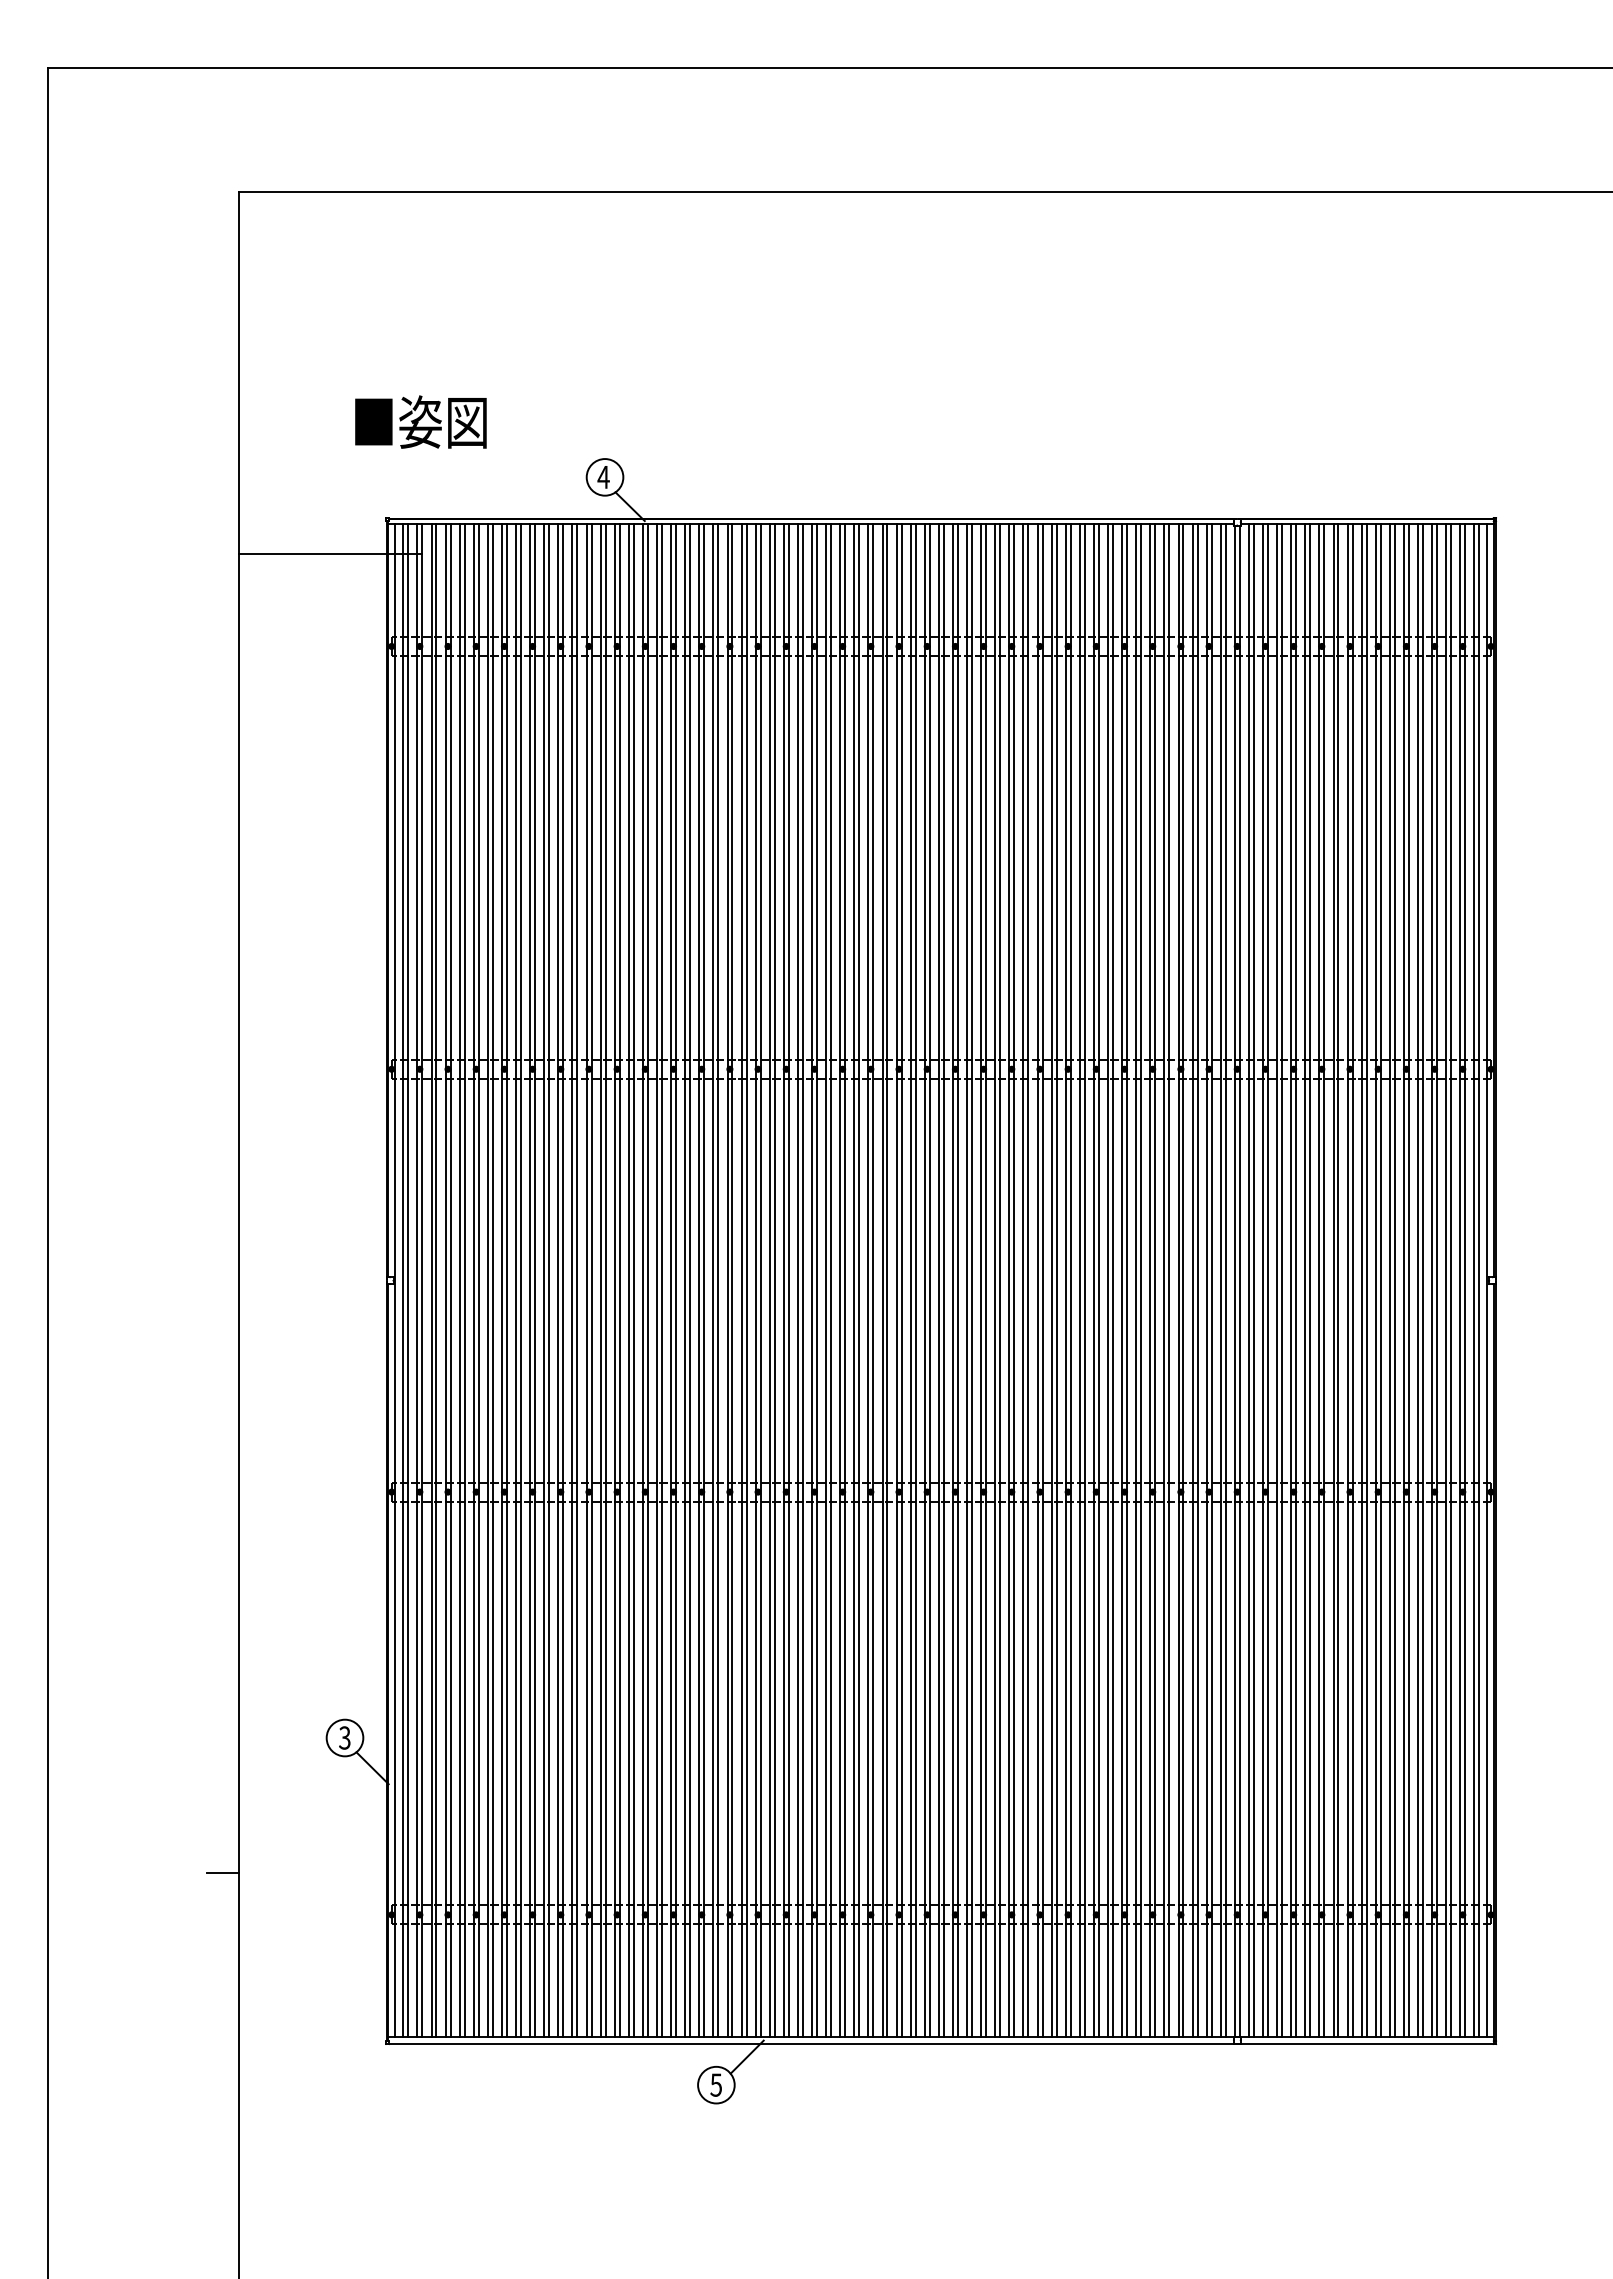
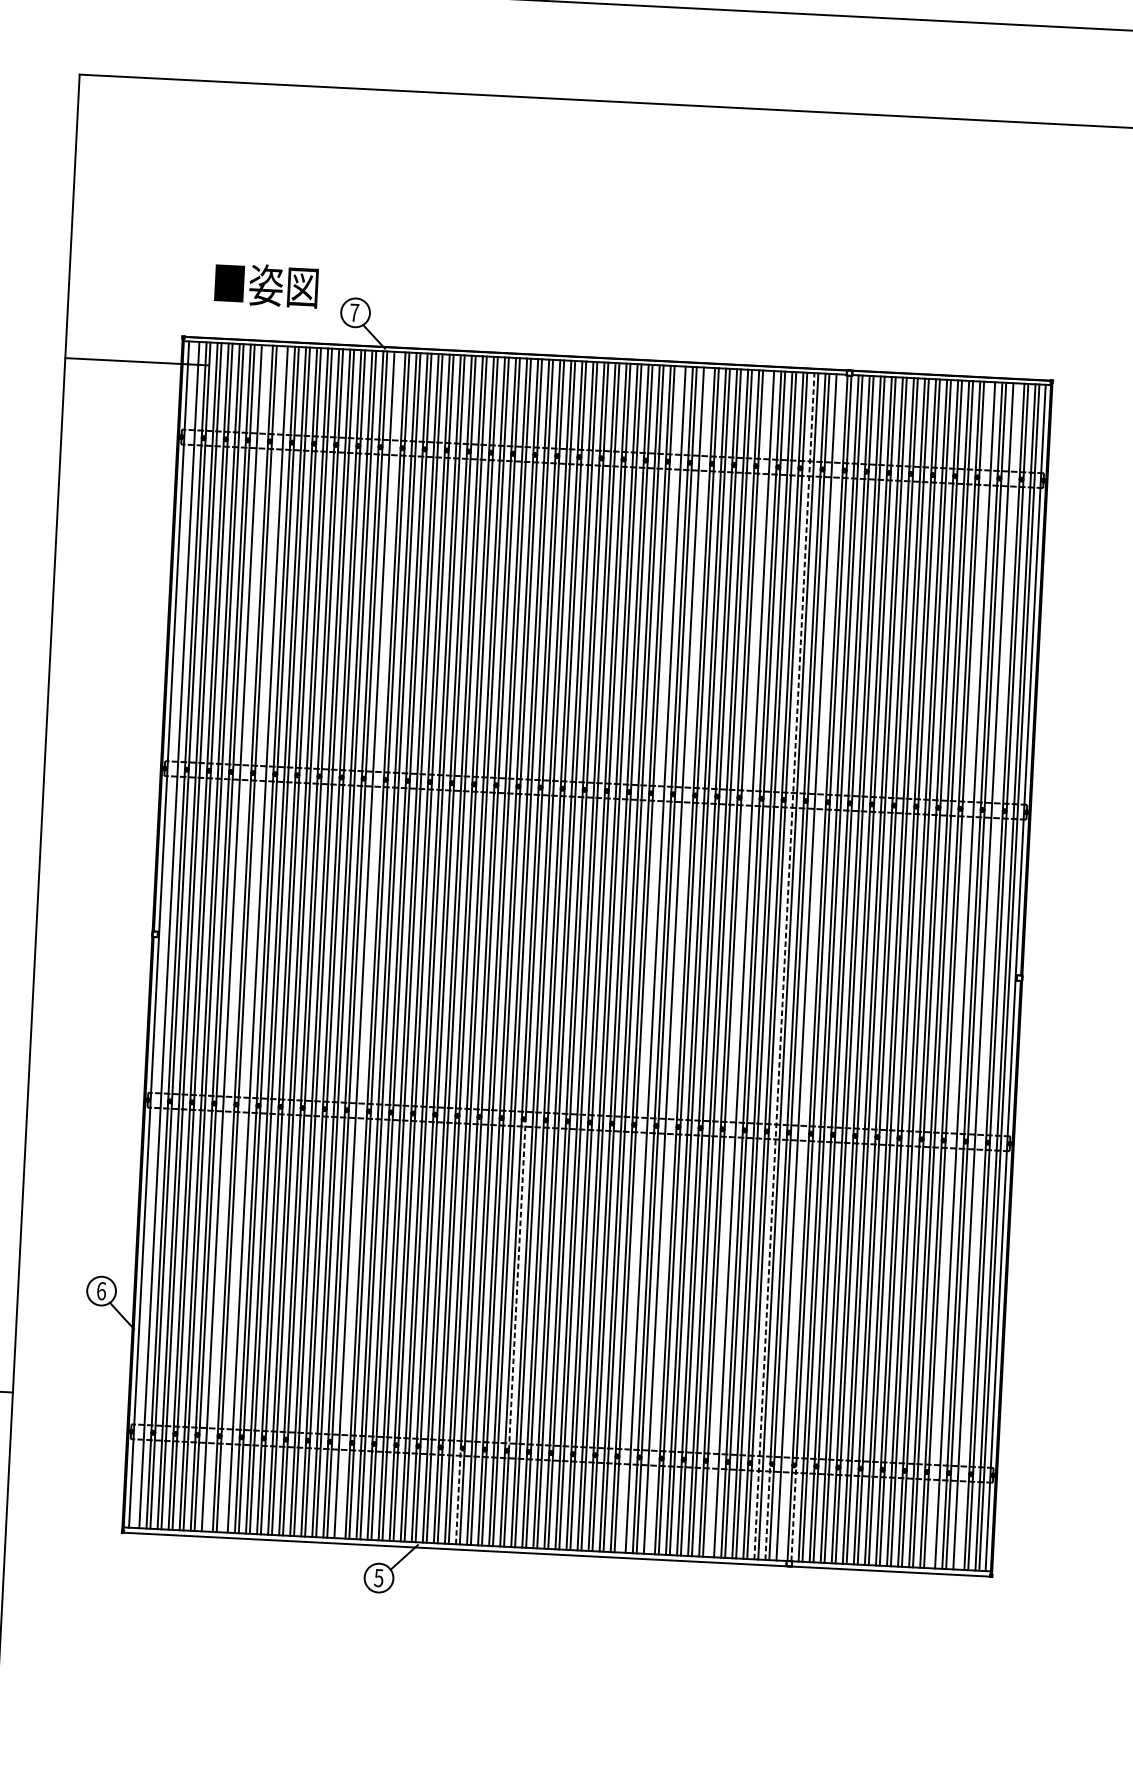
text: (420, 421) -> (266, 284), moved
text: (603, 477) -> (354, 312), 4 -> 7
line: (403, 1280) -> (165, 934), removed
line: (492, 1280) -> (235, 938), removed
line: (516, 1280) -> (254, 939), removed
line: (661, 1280) -> (367, 944), removed
line: (1023, 1280) -> (651, 959), removed
line: (1056, 1280) -> (677, 960), removed
line: (1136, 1280) -> (740, 963), removed
line: (1192, 1280) -> (784, 966), solid -> dashed
line: (1225, 1280) -> (810, 967), removed
line: (1418, 1280) -> (961, 975), removed
line: (1451, 1280) -> (987, 976), removed
line: (873, 1703) -> (517, 1285), solid -> dashed
text: (344, 1737) -> (101, 1290), 3 -> 6
line: (812, 1976) -> (458, 1496), solid -> dashed
line: (1206, 1976) -> (767, 1512), solid -> dashed
line: (1239, 1976) -> (793, 1513), solid -> dashed

